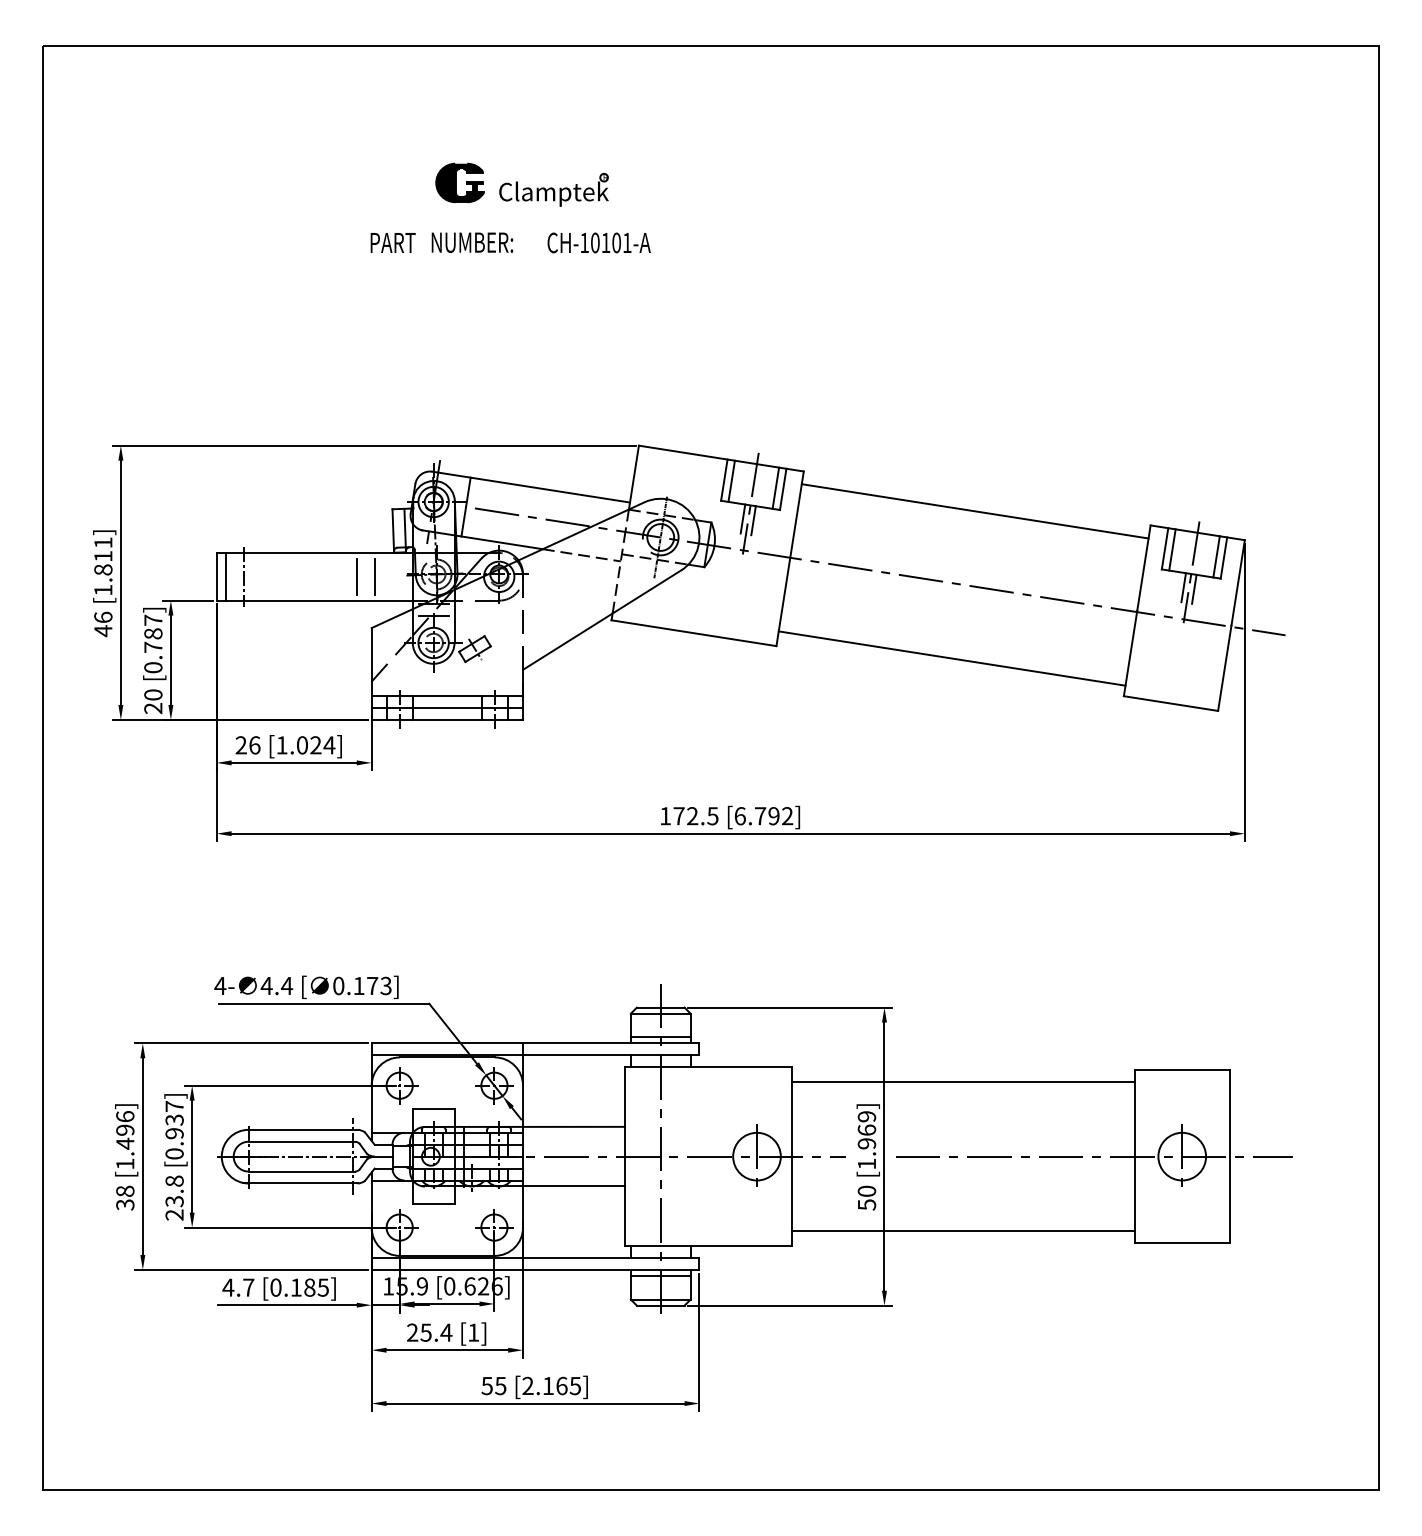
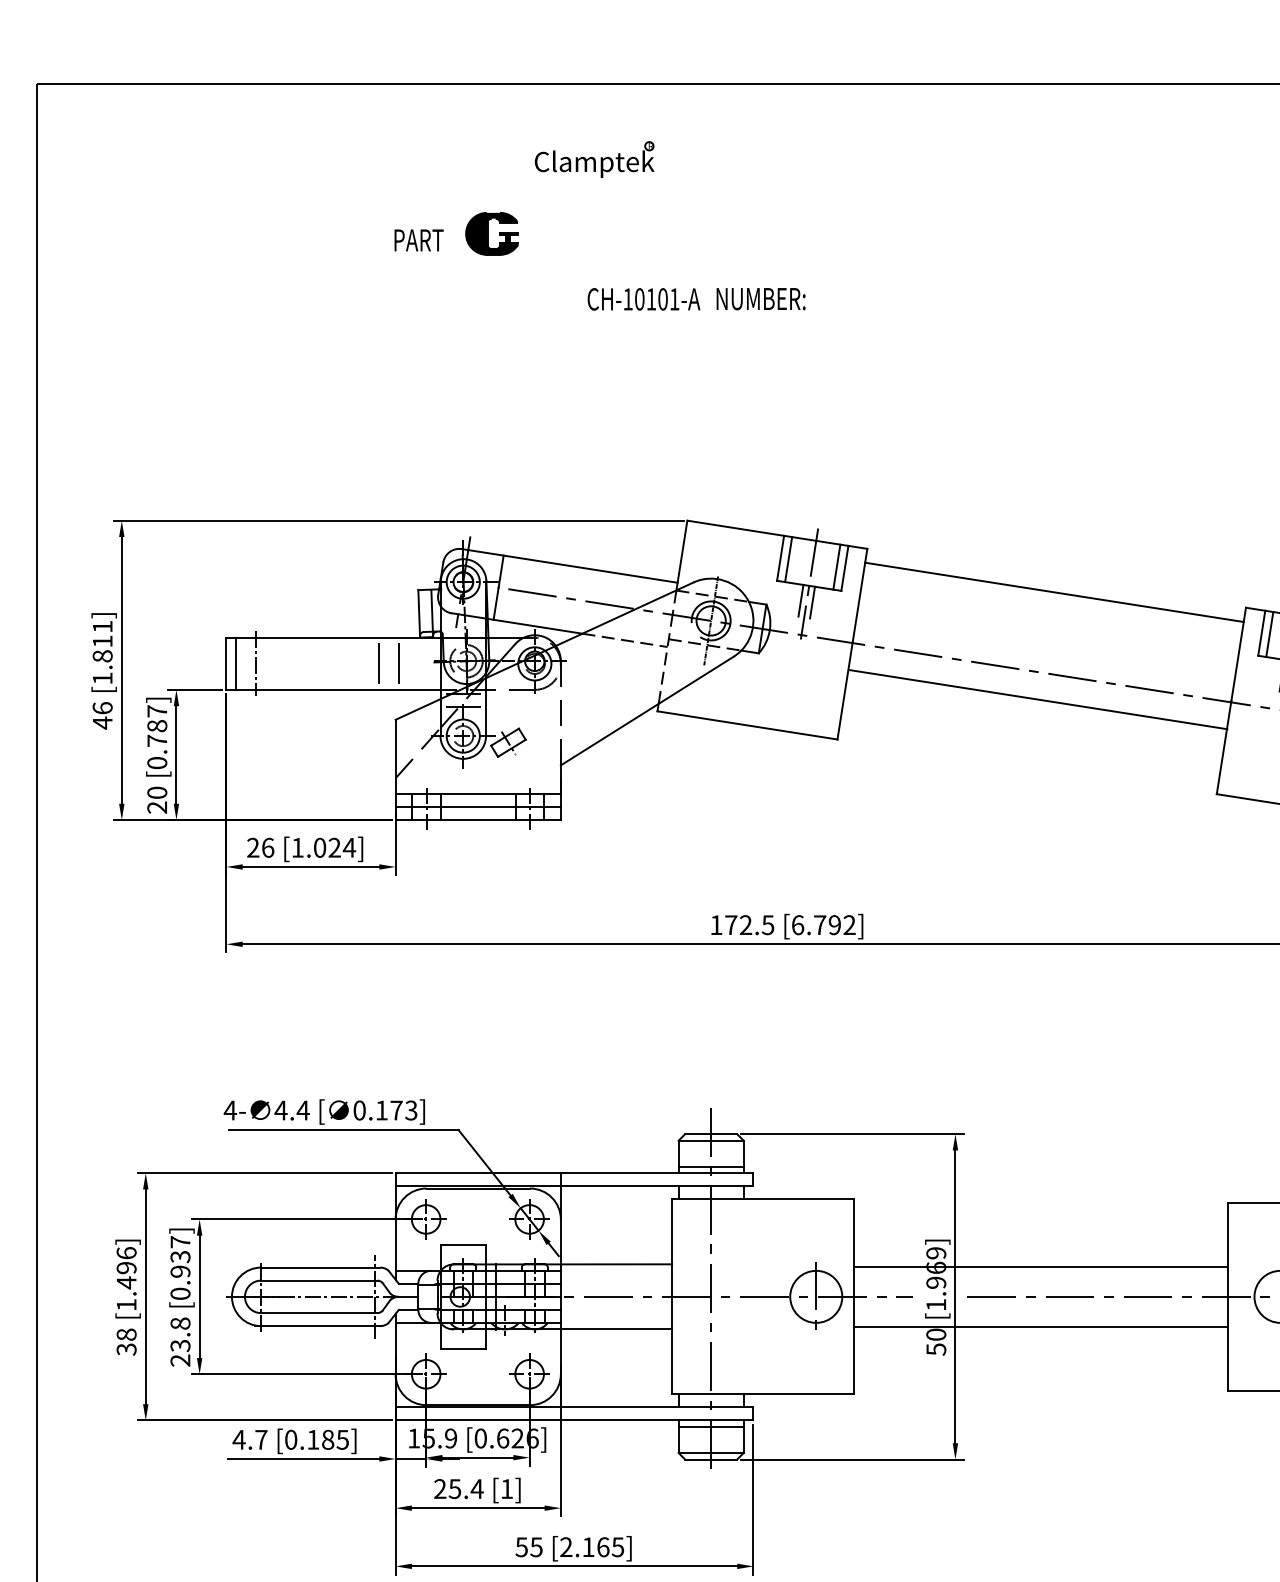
part: (553, 189) -> (594, 159), moved
text: (392, 242) -> (418, 239), moved
text: (472, 242) -> (761, 298), moved
line: (951, 658) -> (1037, 699), moved
line: (962, 1082) -> (1040, 1267), moved
line: (962, 1231) -> (1040, 1327), moved

